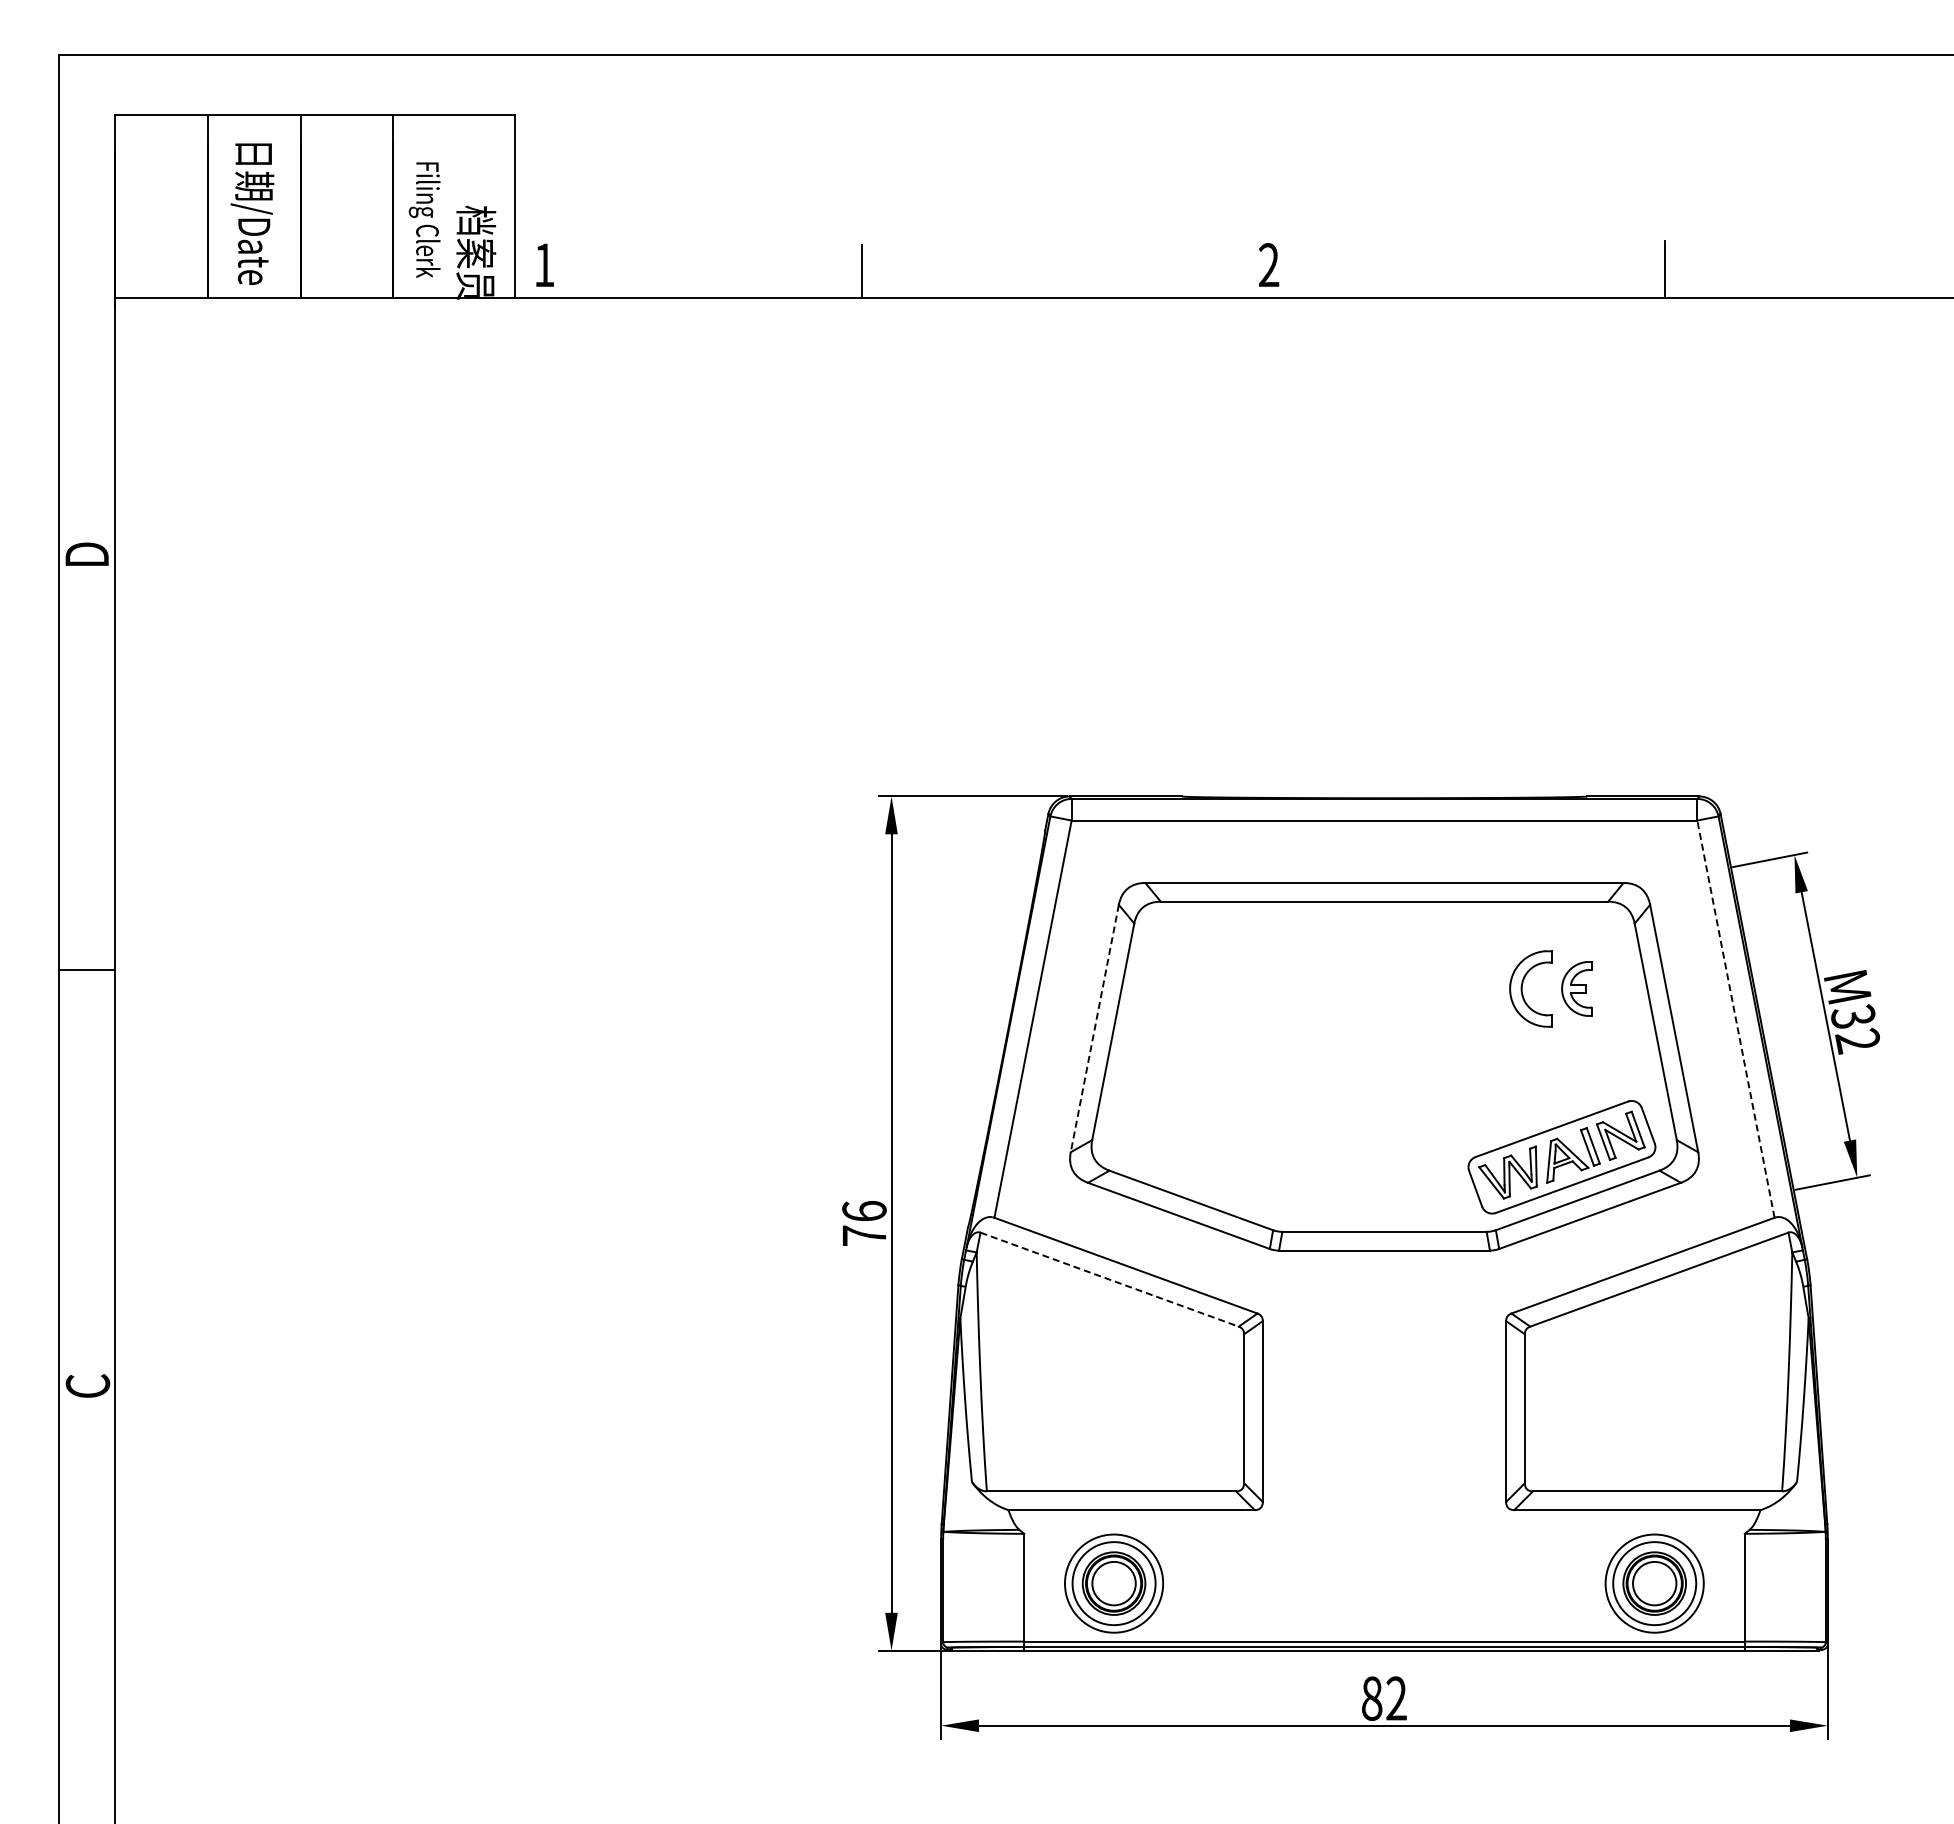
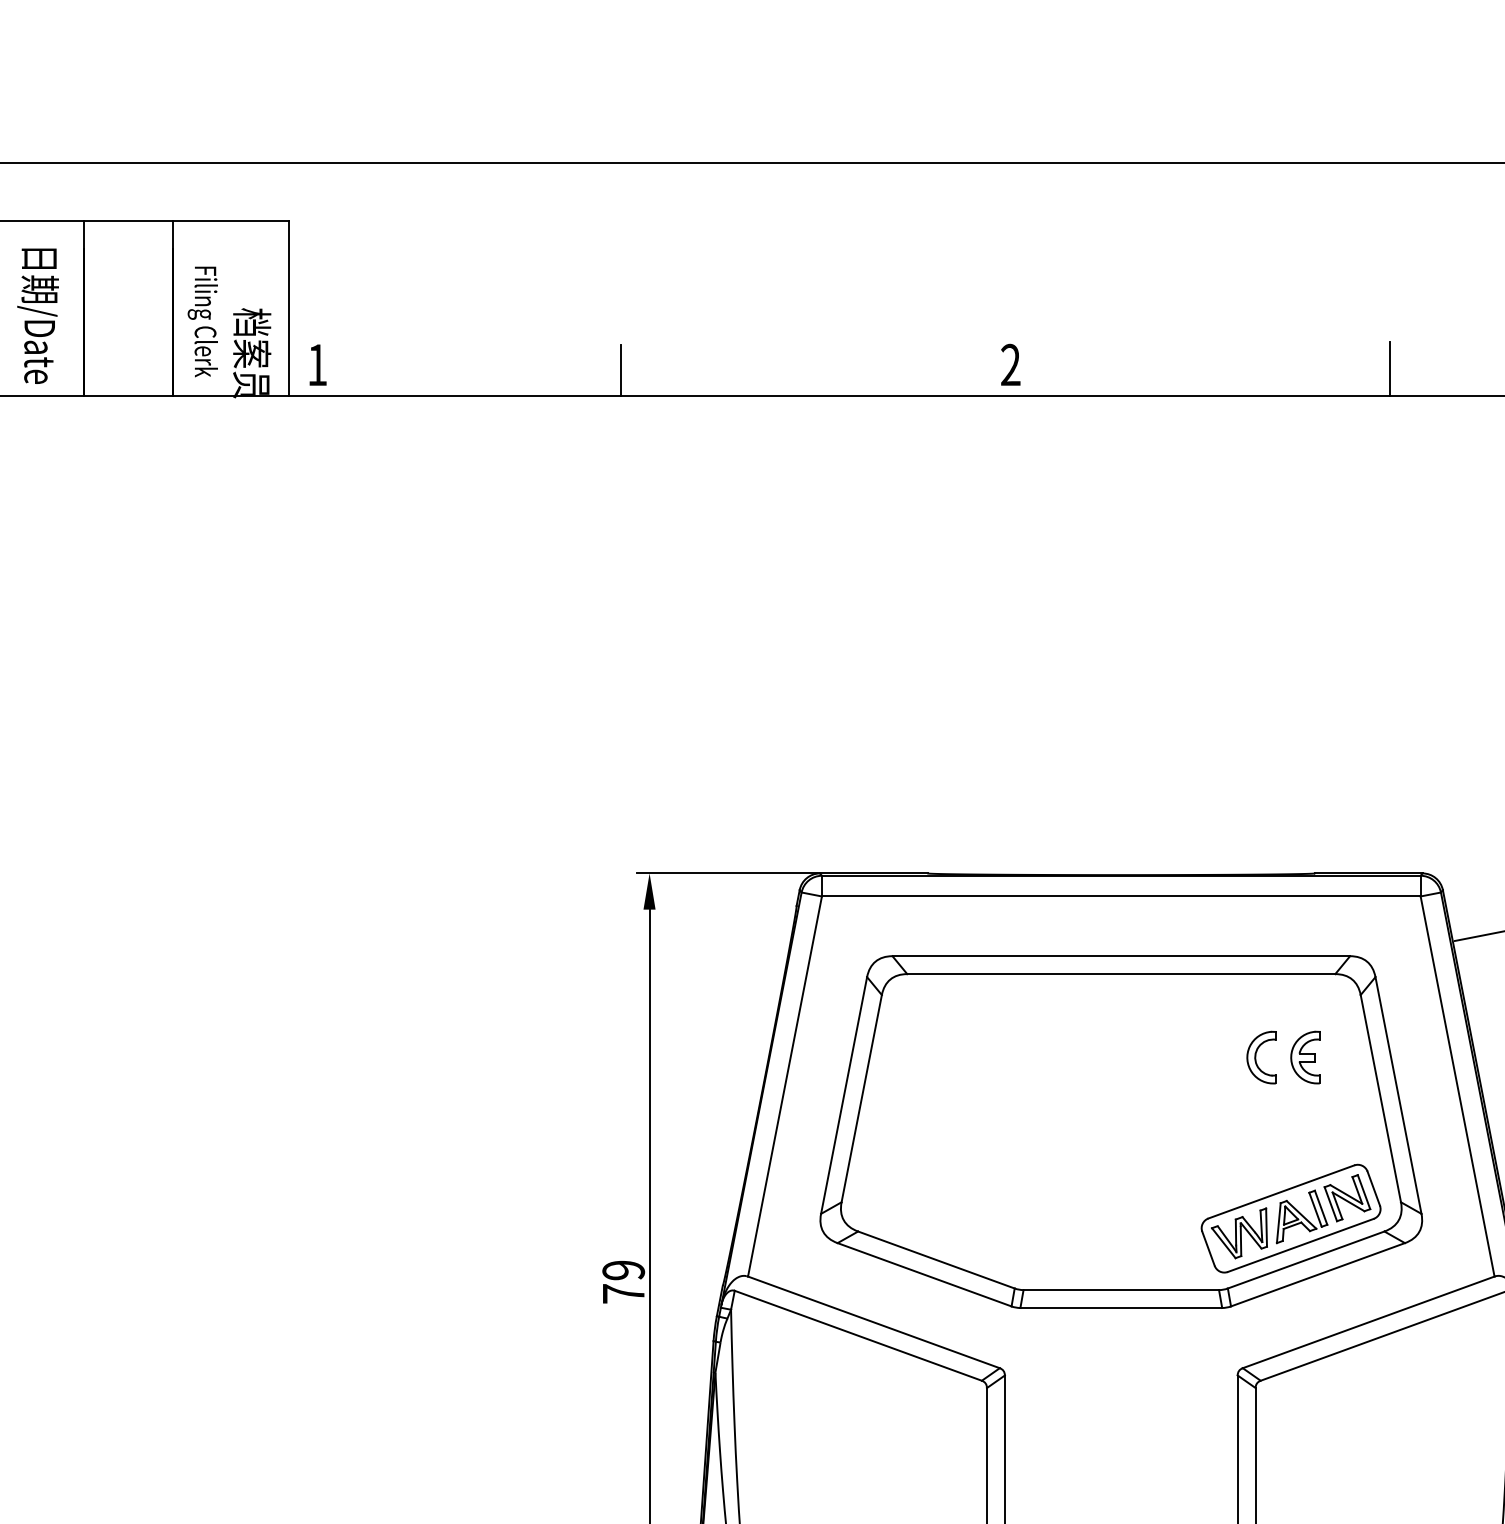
part: (1531, 988) -> (1261, 1057), size x0.71
line: (1735, 1018) -> (1457, 1085), dashed -> solid
line: (1094, 1029) -> (843, 1096), dashed -> solid
text: (864, 1211) -> (623, 1270), 76 -> 79
line: (1110, 1279) -> (859, 1335), dashed -> solid

